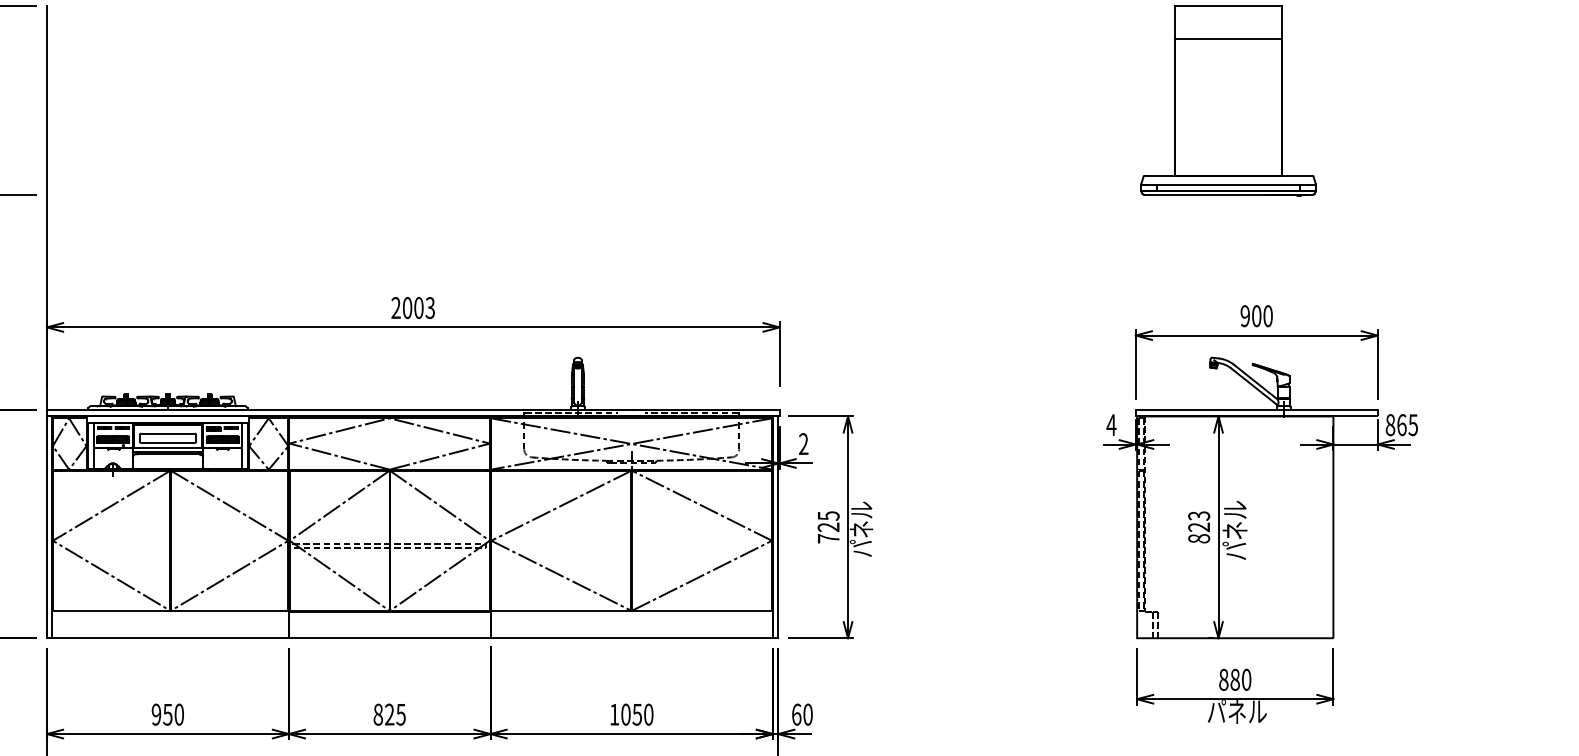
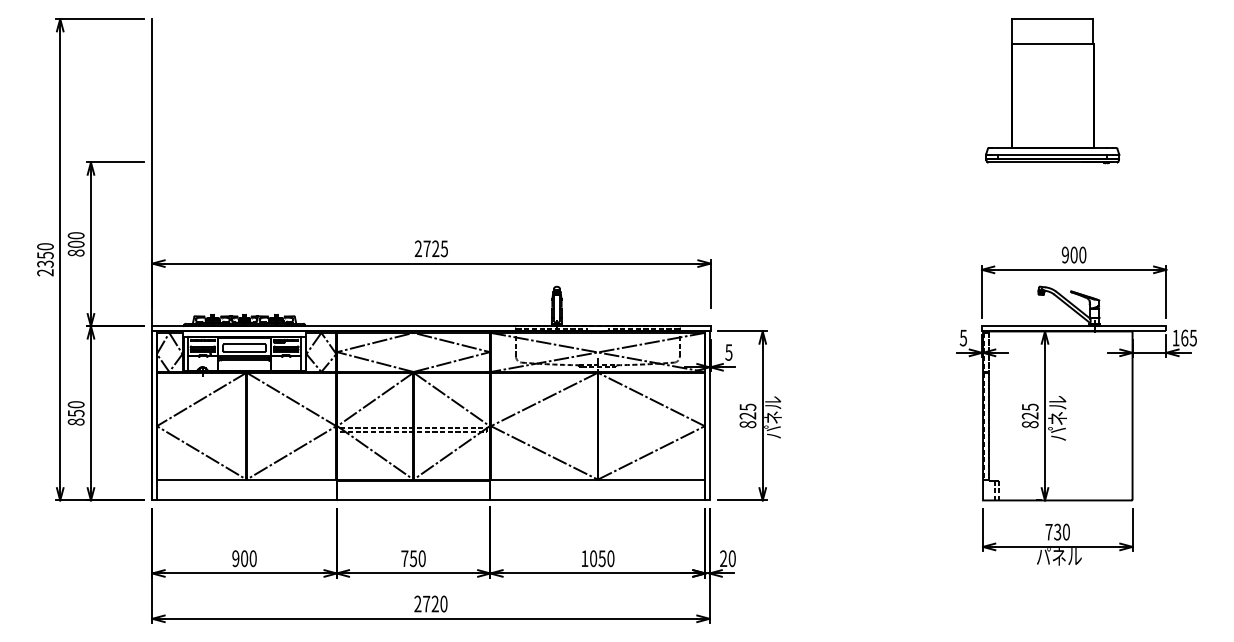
text: (418, 307) -> (435, 248), 2003 -> 2725
text: (1111, 424) -> (963, 337), 4 -> 5
text: (1389, 424) -> (1175, 337), 865 -> 165
text: (803, 444) -> (728, 352), 2 -> 5
text: (1198, 514) -> (1029, 406), 823 -> 825
text: (828, 538) -> (747, 424), 725 -> 825
text: (1229, 678) -> (1053, 531), 880 -> 730
text: (167, 714) -> (244, 558), 950 -> 900
text: (389, 714) -> (413, 558), 825 -> 750
text: (796, 714) -> (723, 558), 60 -> 20

